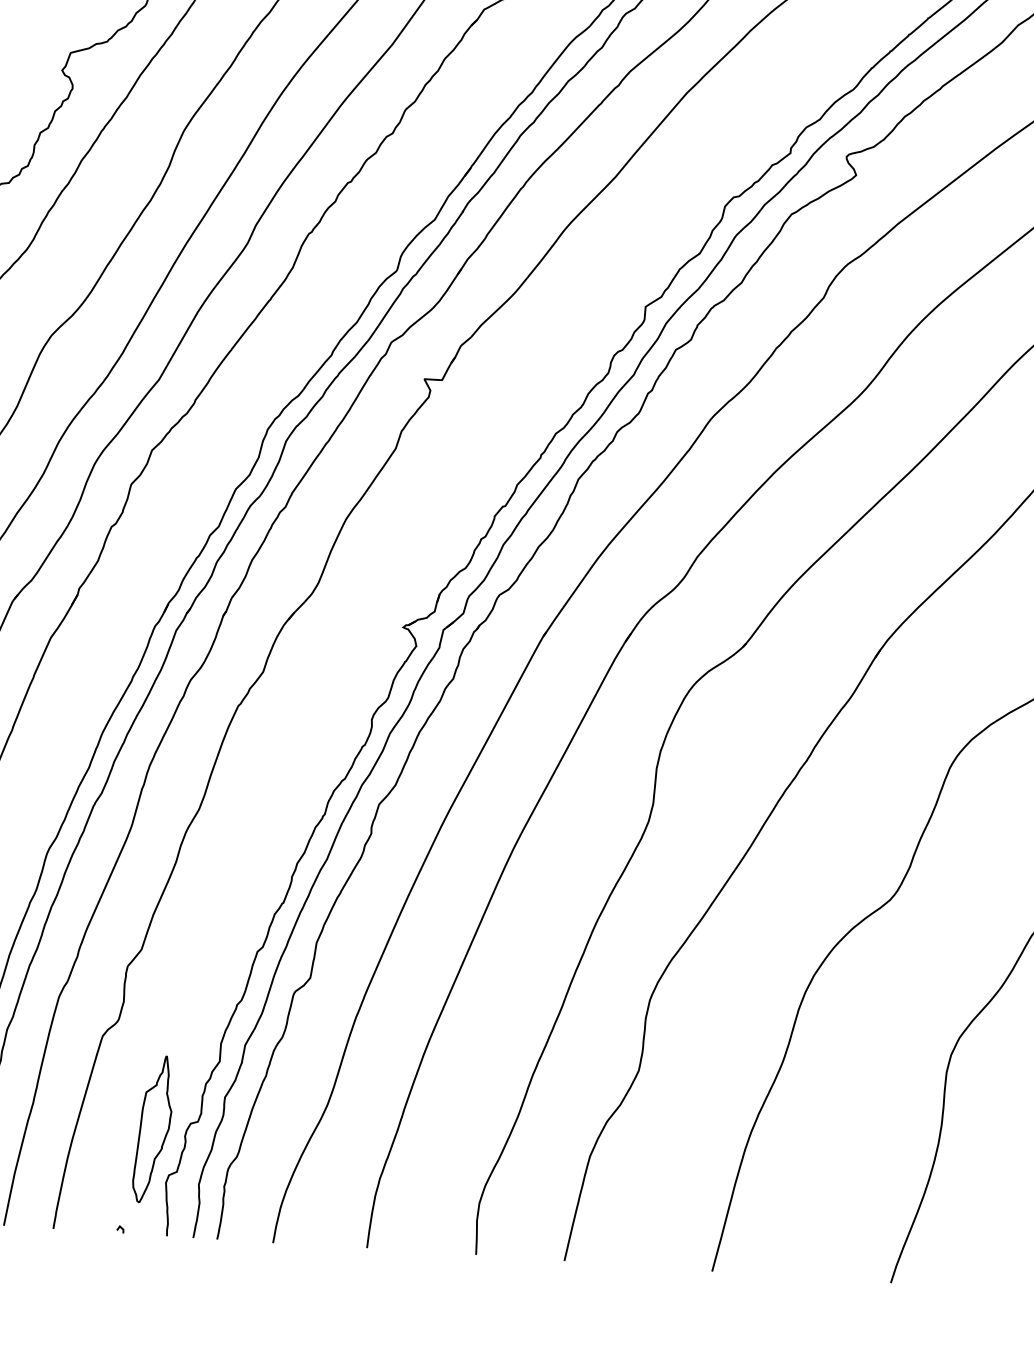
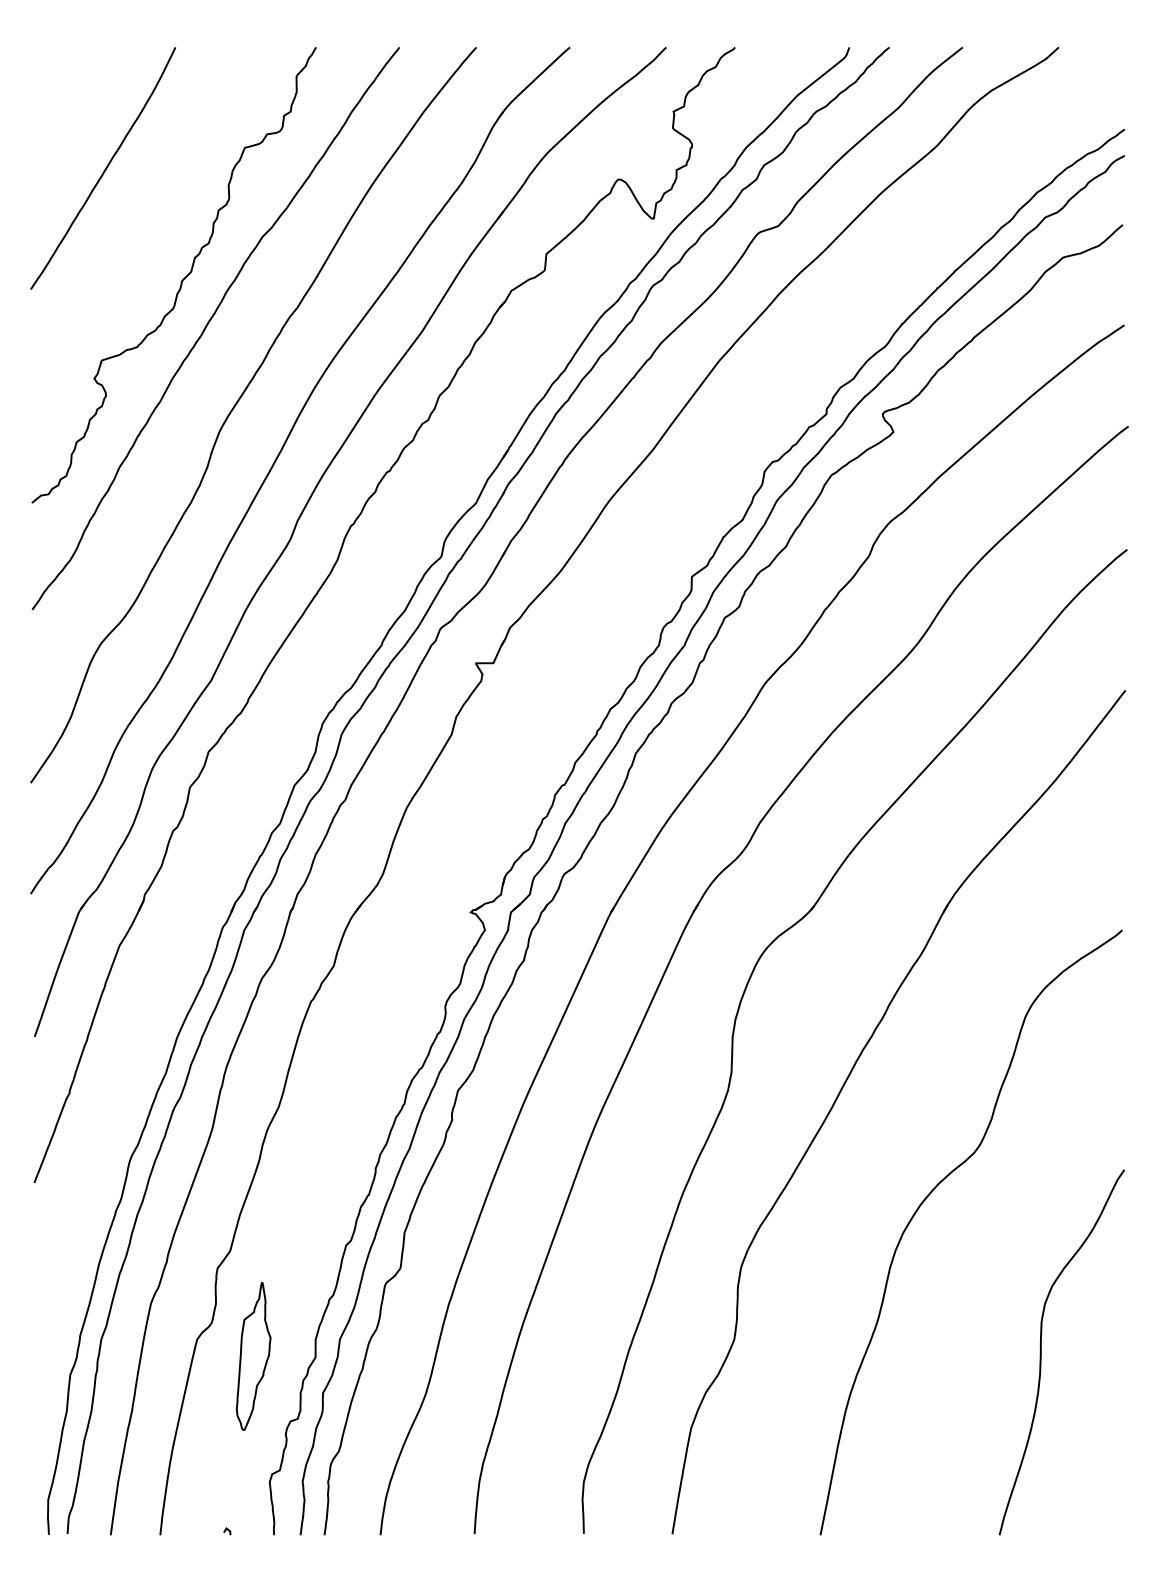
part: (153, 1129) -> (253, 1356), moved

